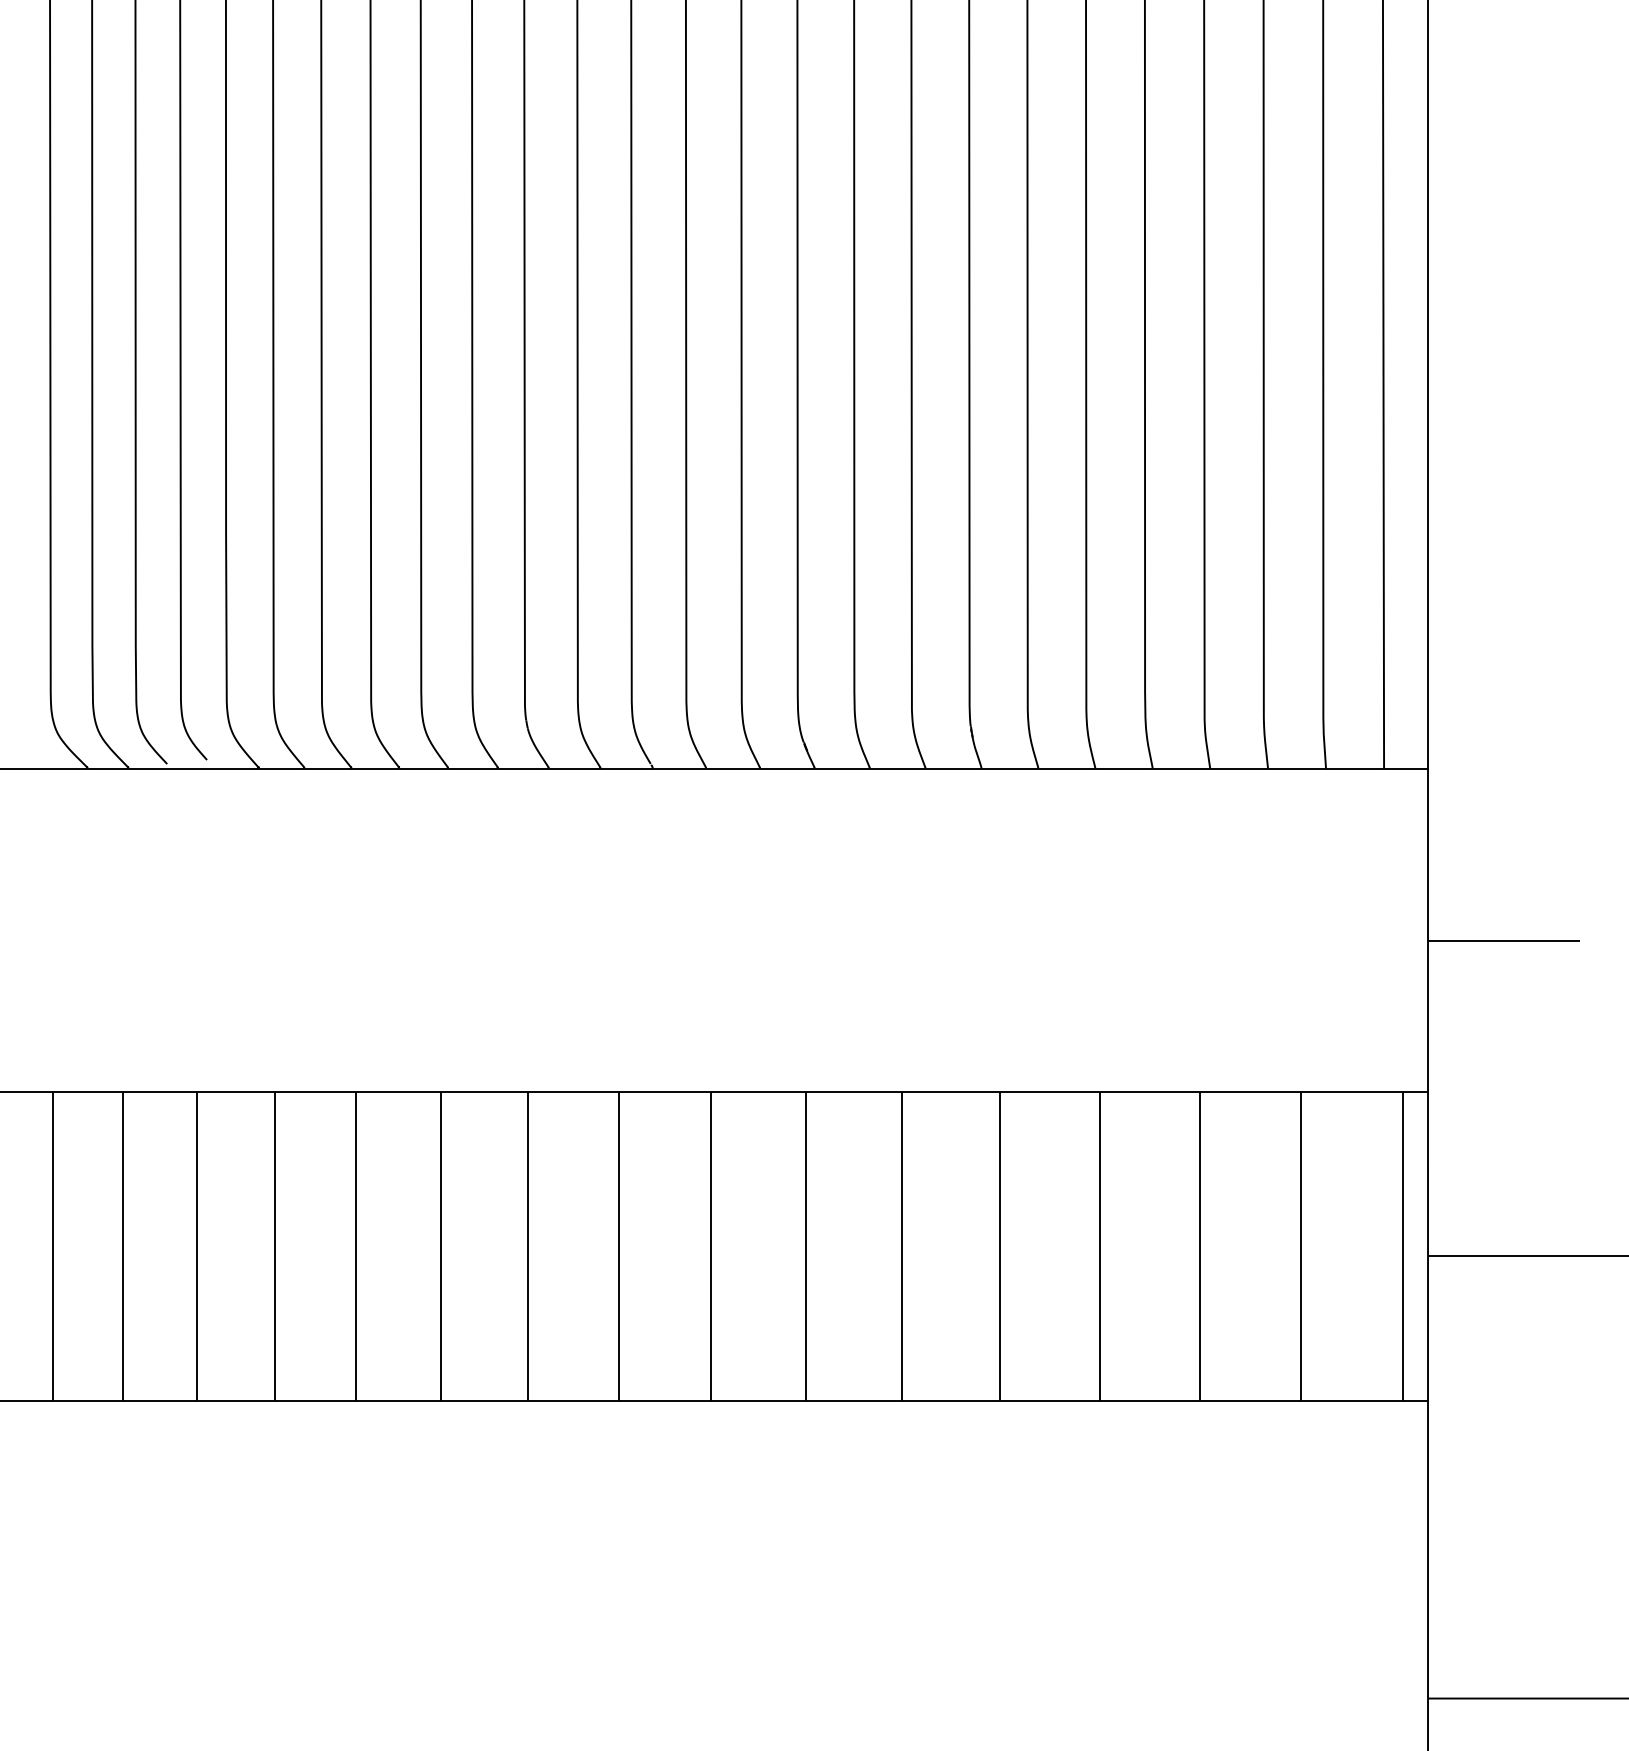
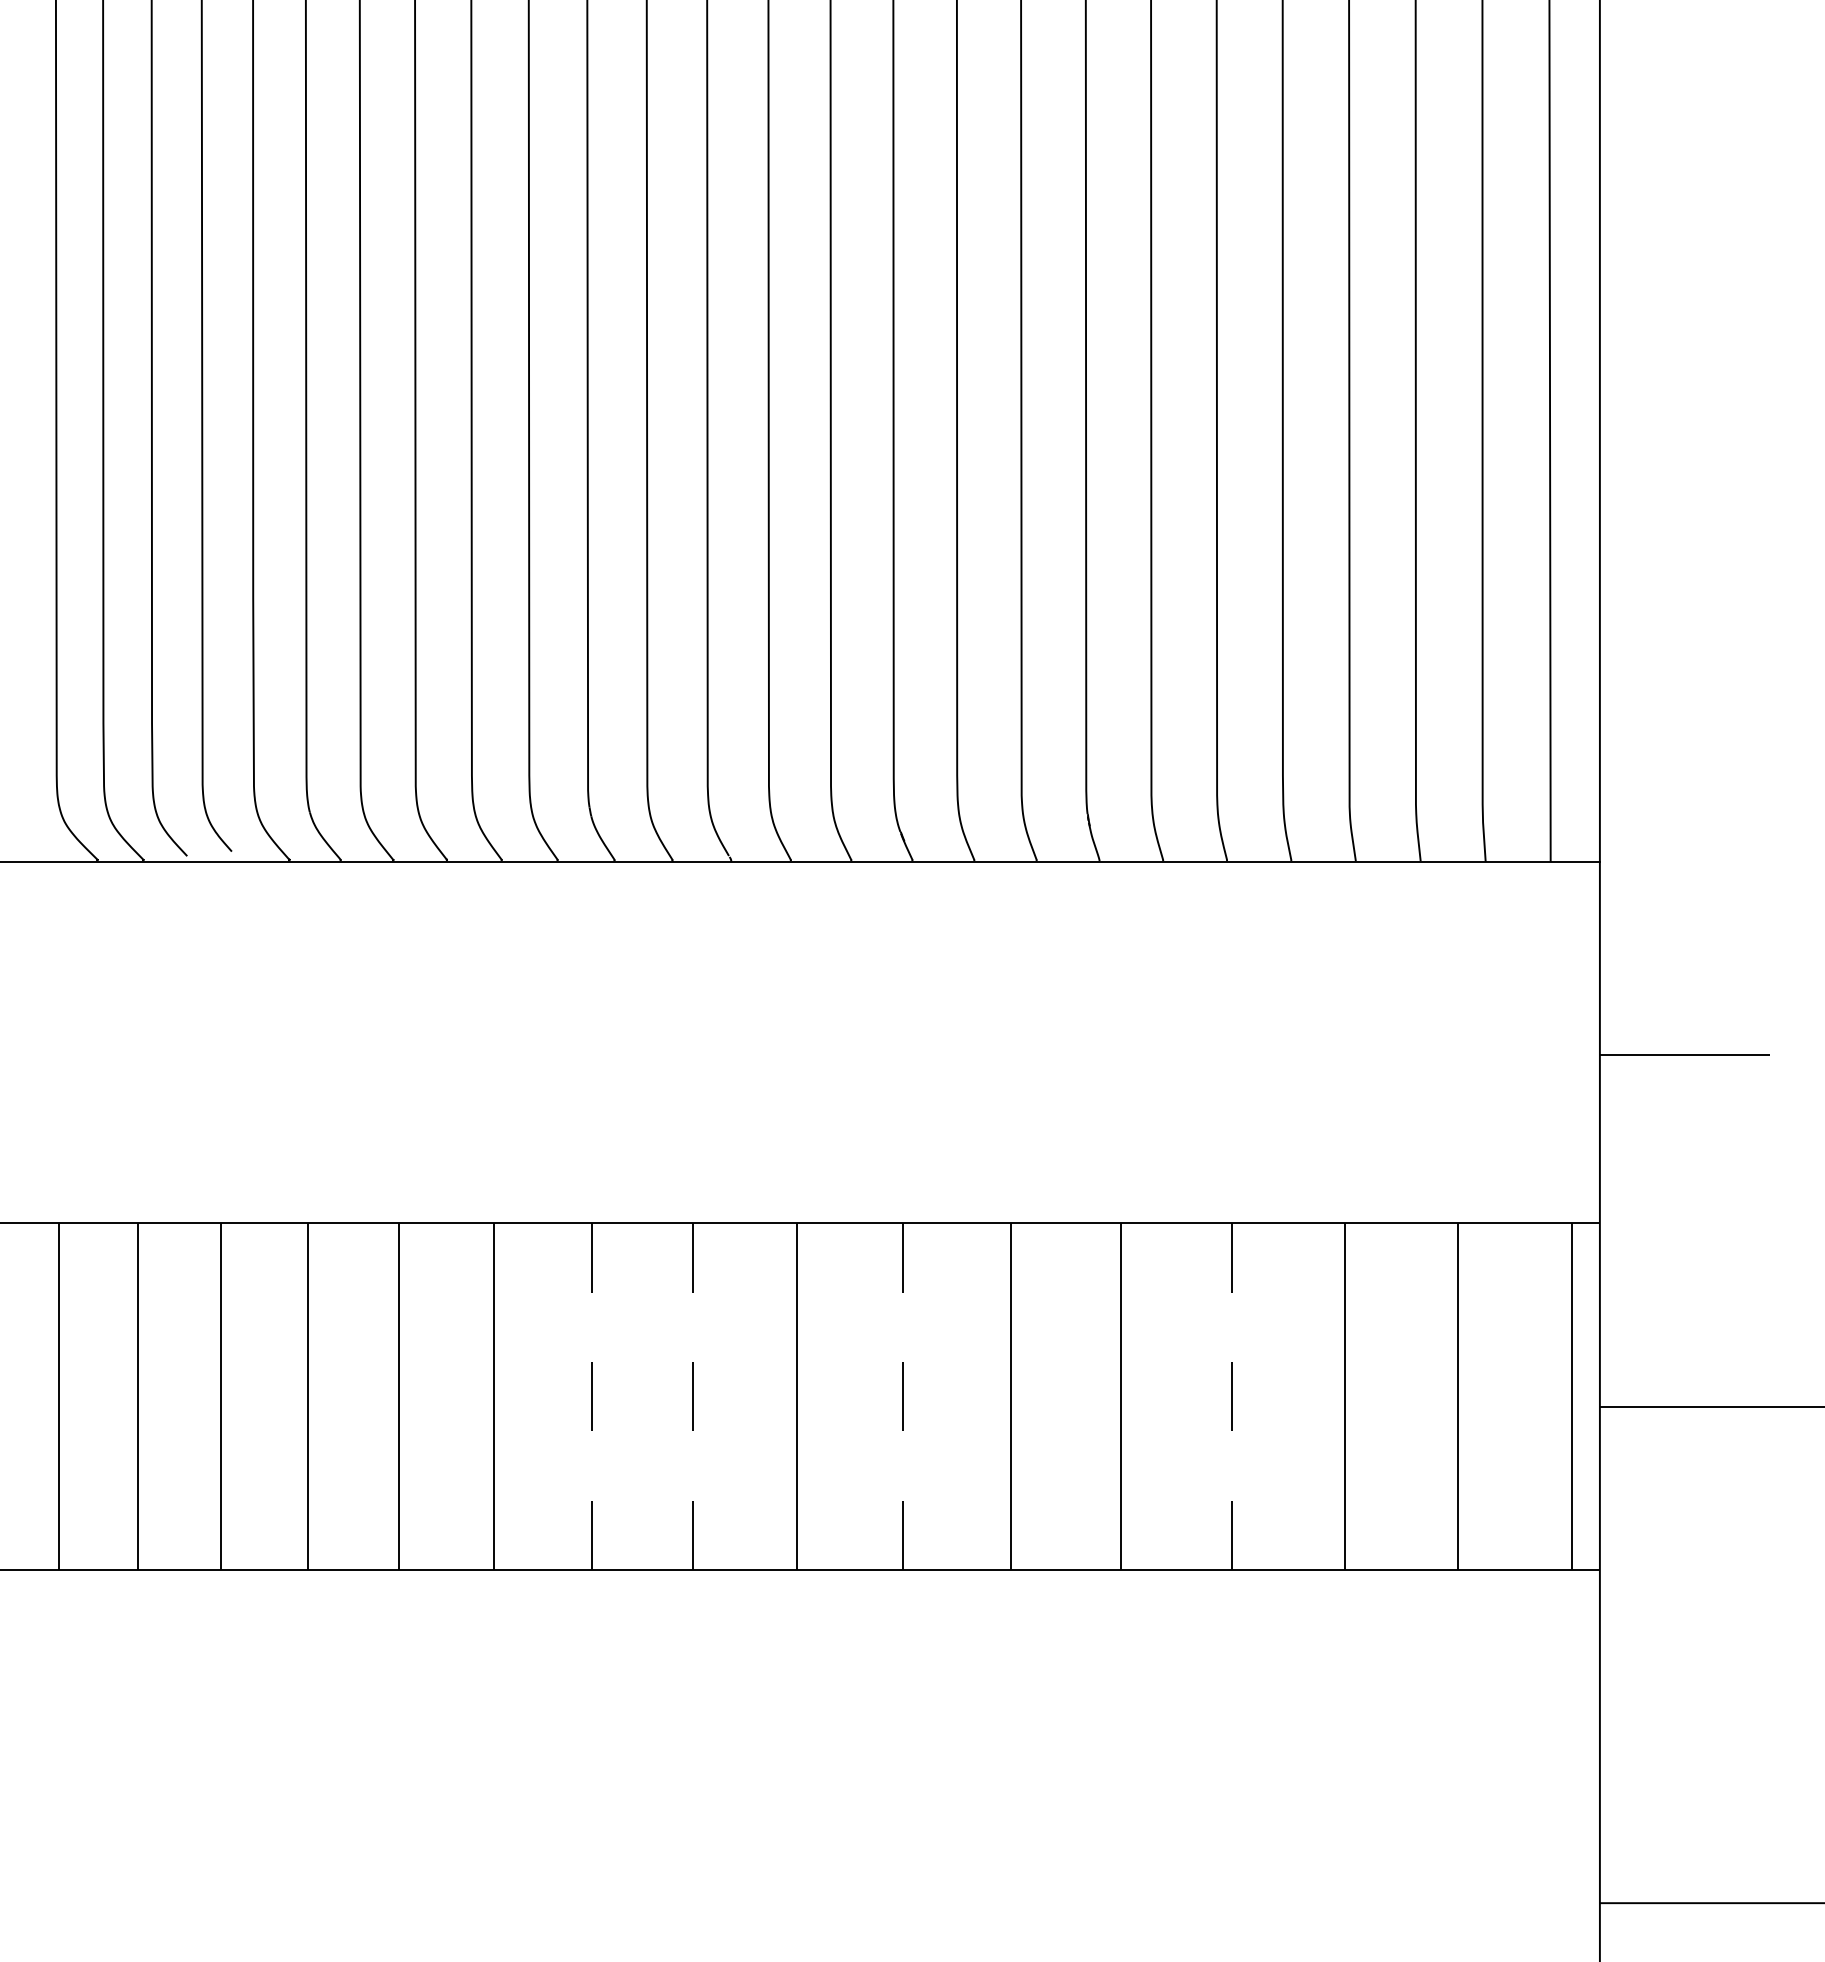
line: (528, 1246) -> (591, 1396), solid -> dashed
line: (618, 1246) -> (692, 1396), solid -> dashed
line: (805, 1246) -> (902, 1396), solid -> dashed
line: (1100, 1246) -> (1232, 1396), solid -> dashed

